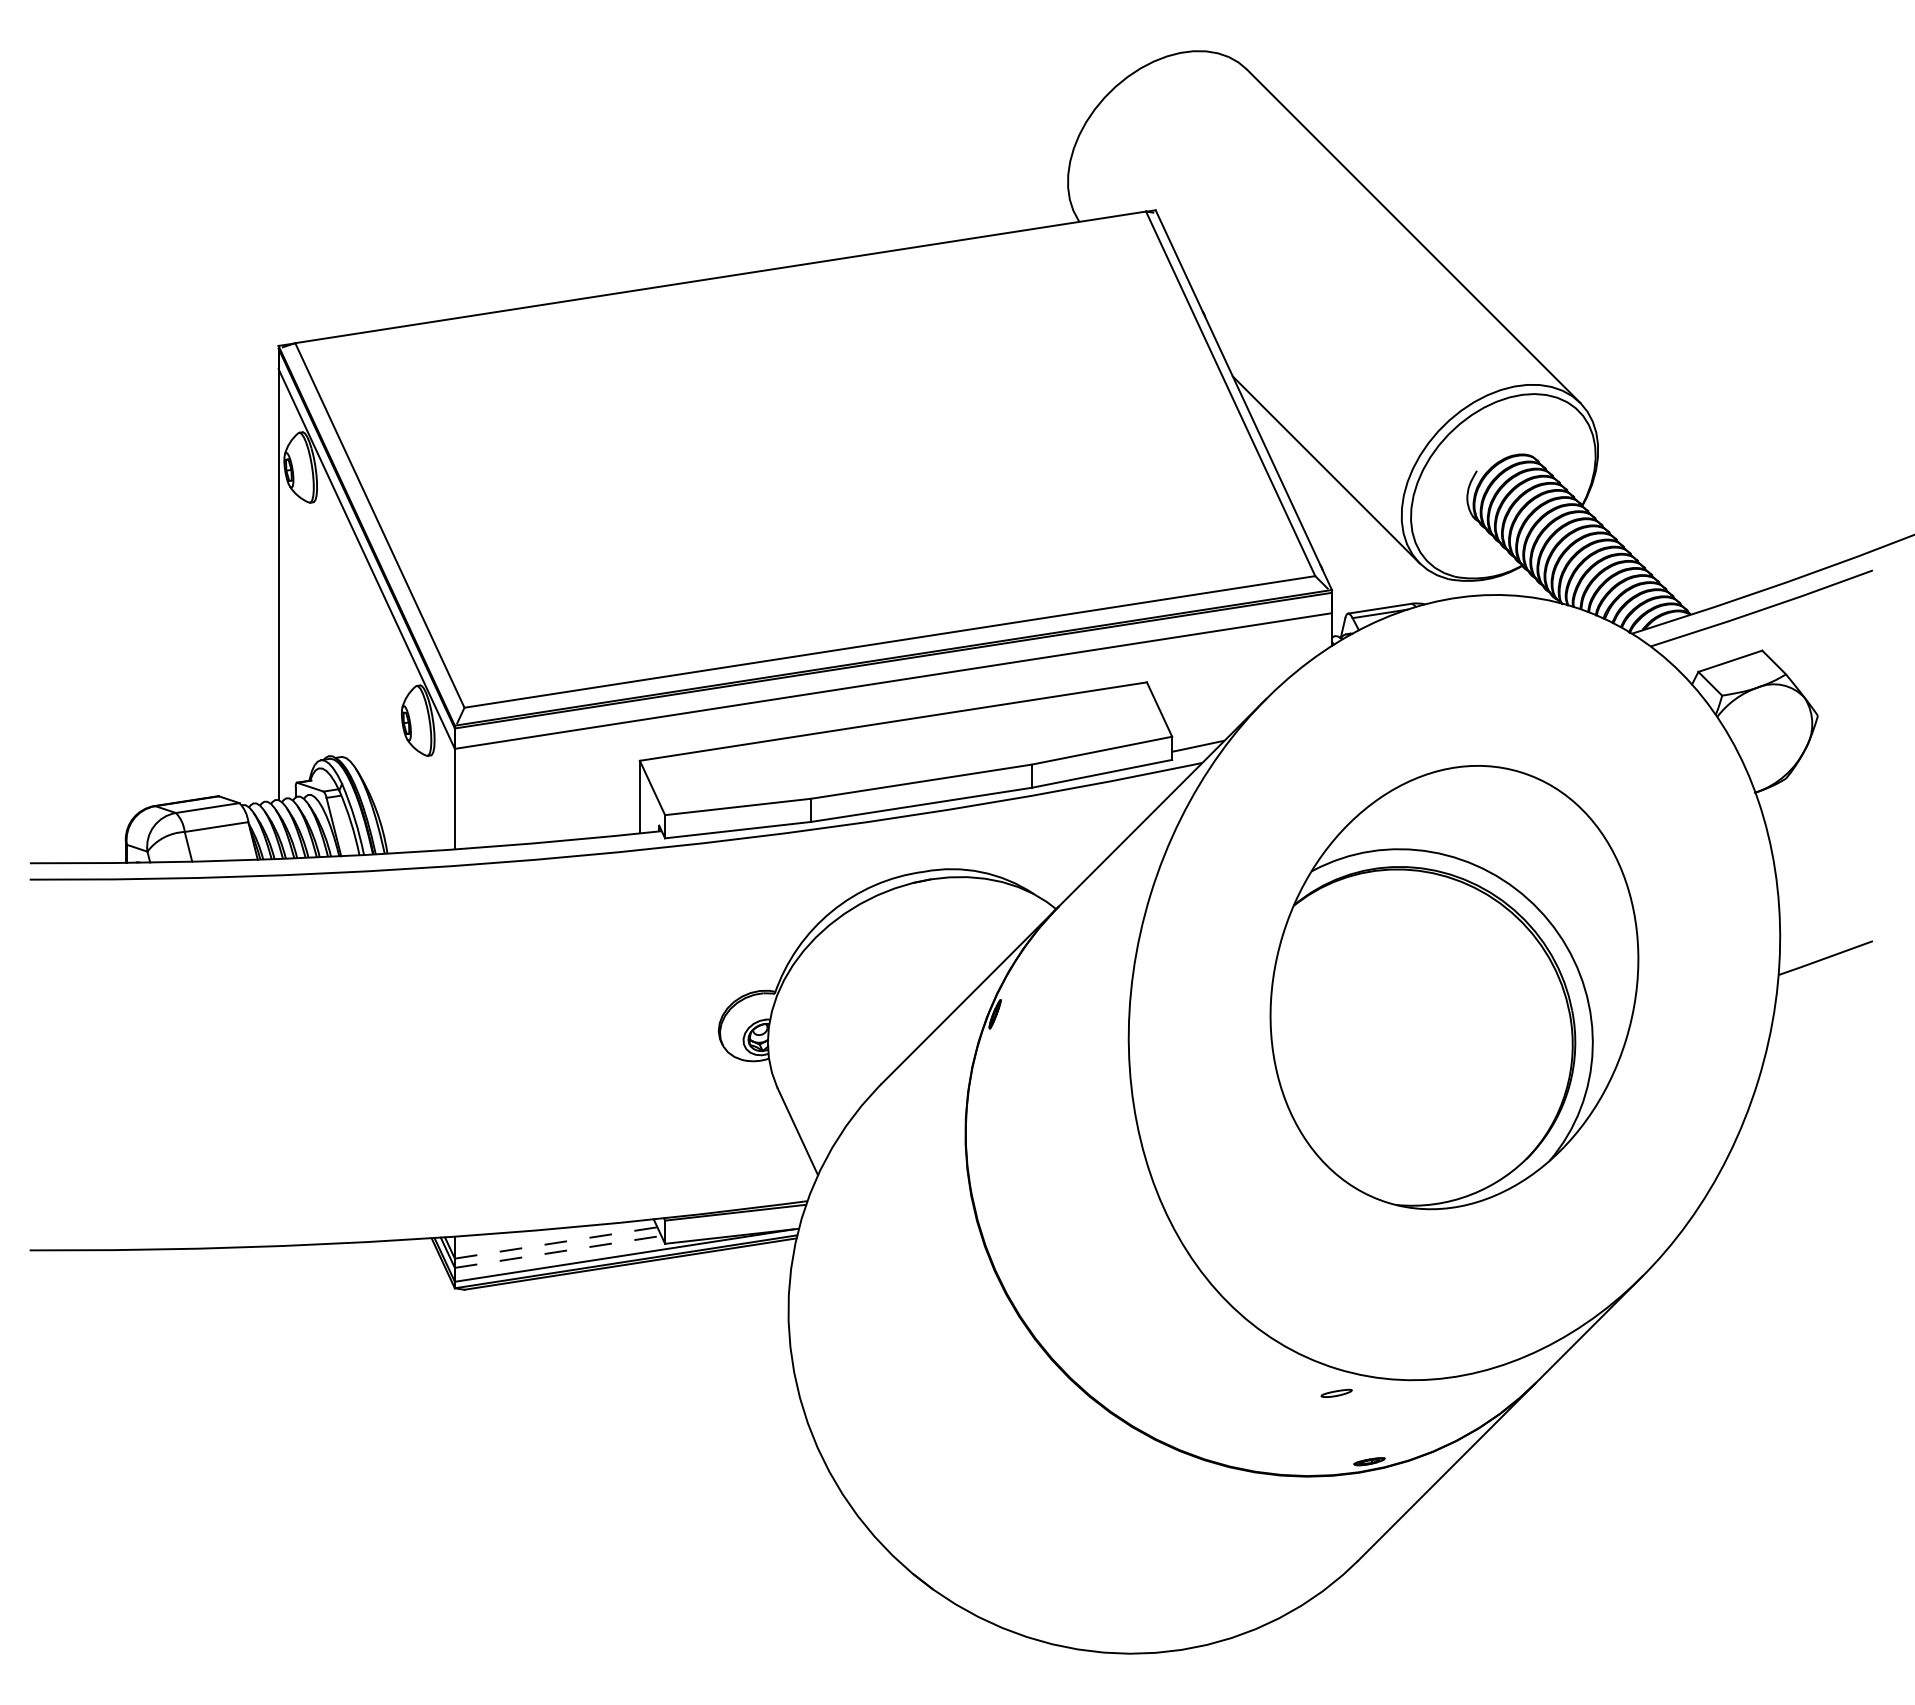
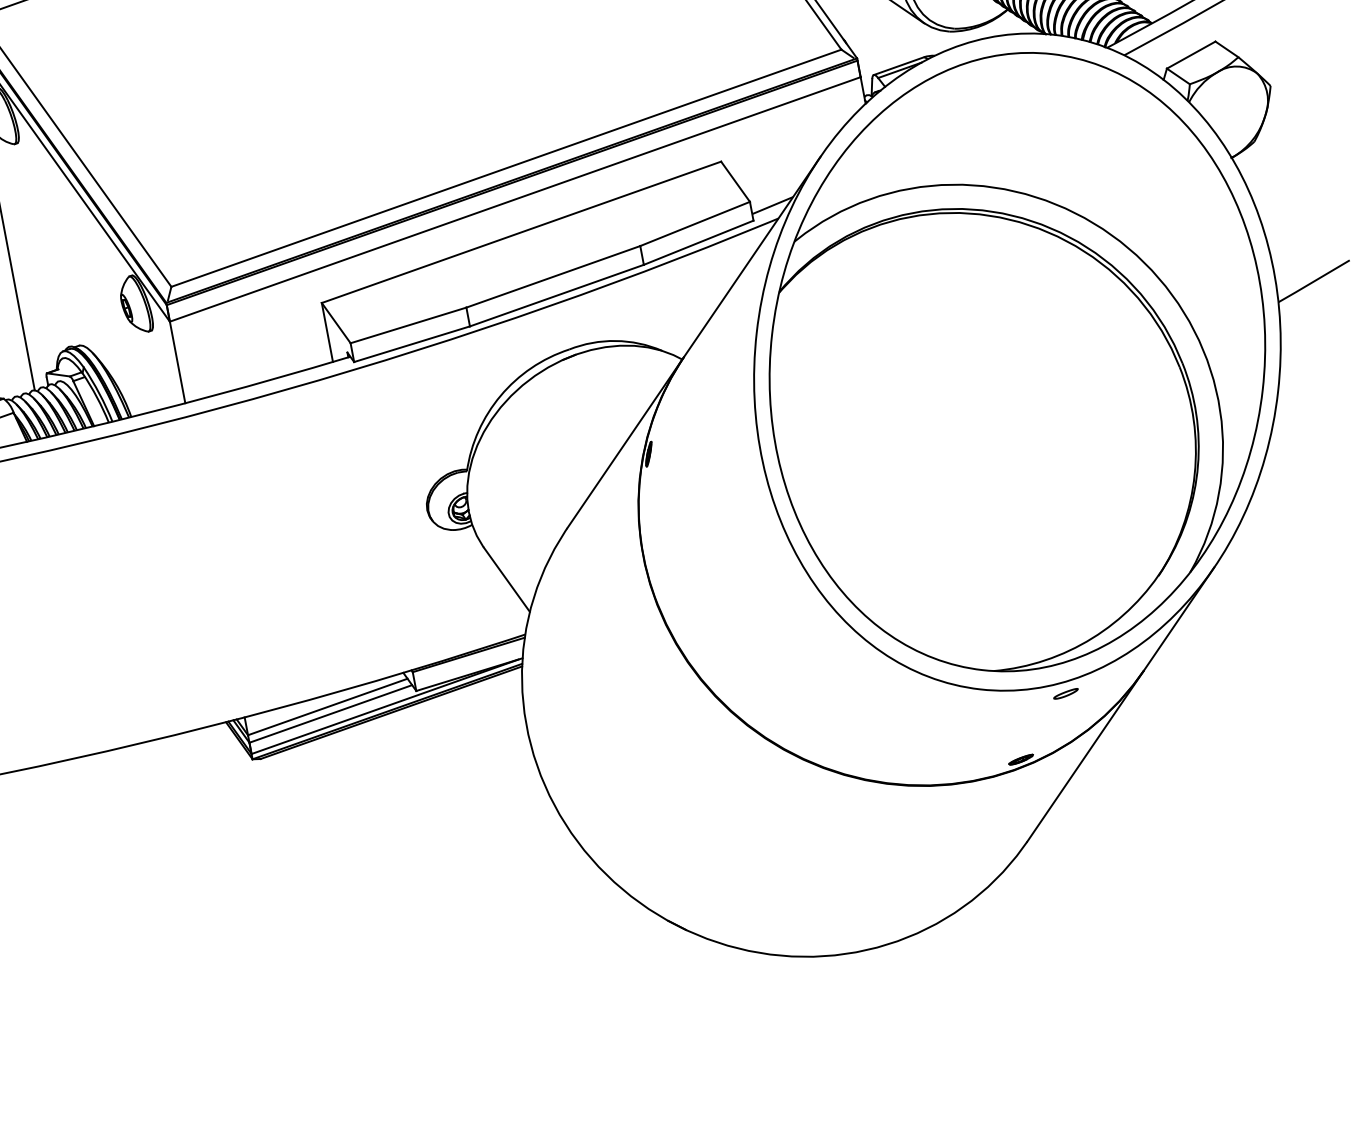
part: (1454, 987) -> (1017, 362), size x1.67
line: (556, 1242) -> (328, 706), dashed -> solid
line: (558, 1251) -> (331, 713), dashed -> solid
part: (1336, 1392) -> (1065, 693), moved

